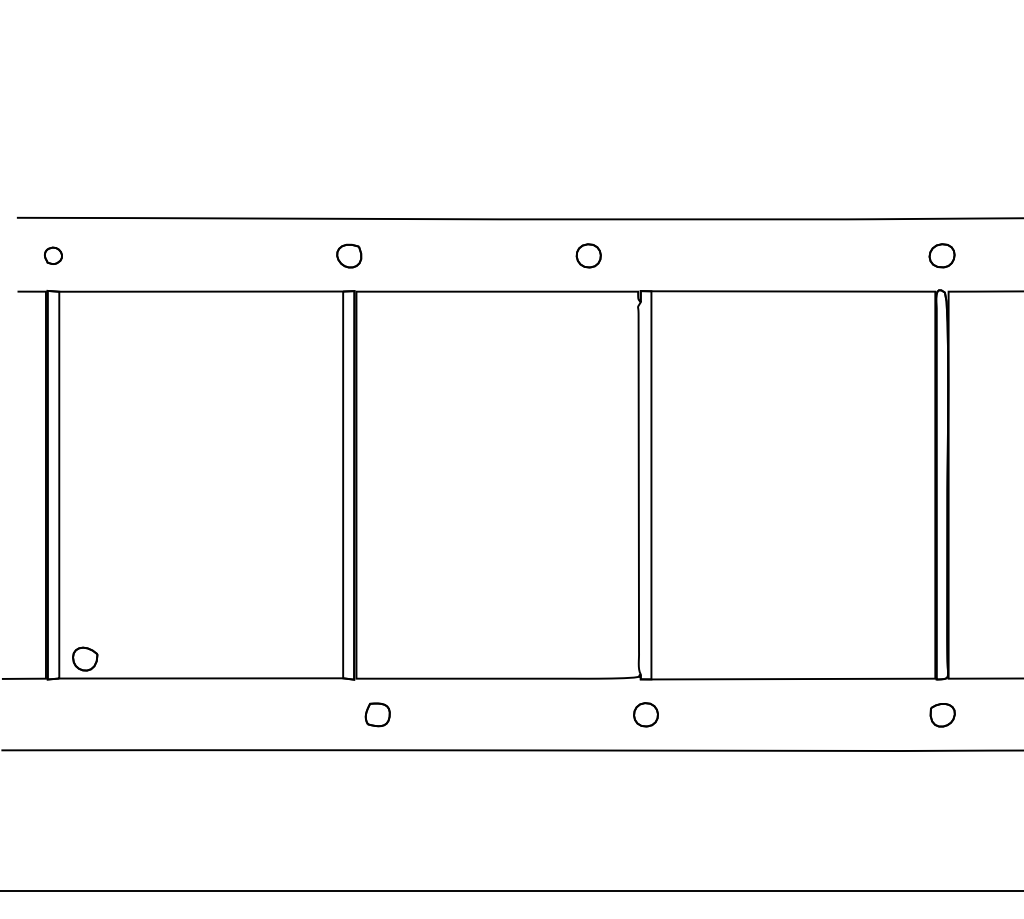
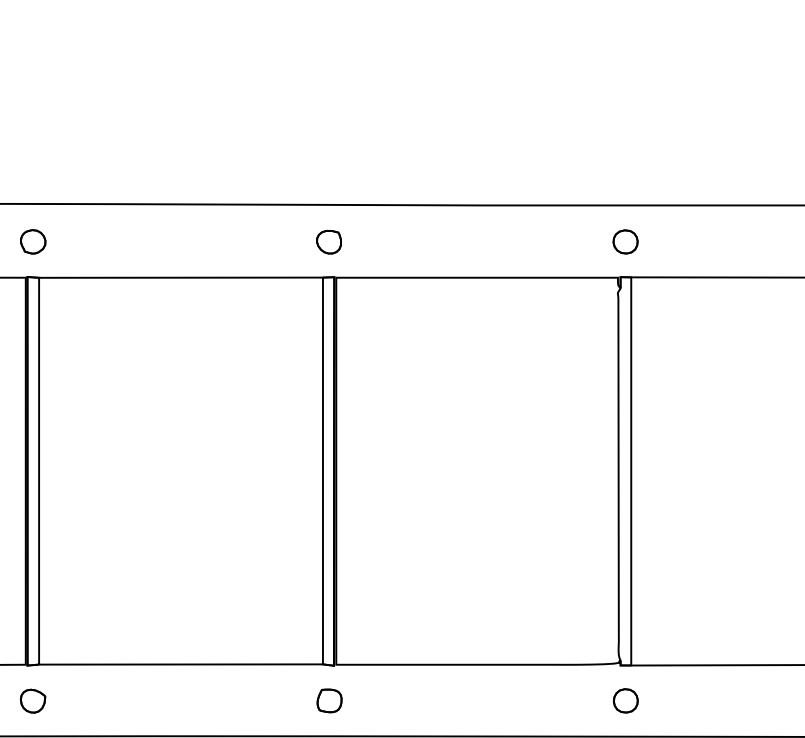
part: (53, 255) -> (33, 241), size x1.43
part: (588, 255) -> (625, 241), moved
part: (85, 658) -> (33, 700), moved
part: (377, 714) -> (329, 700), moved

